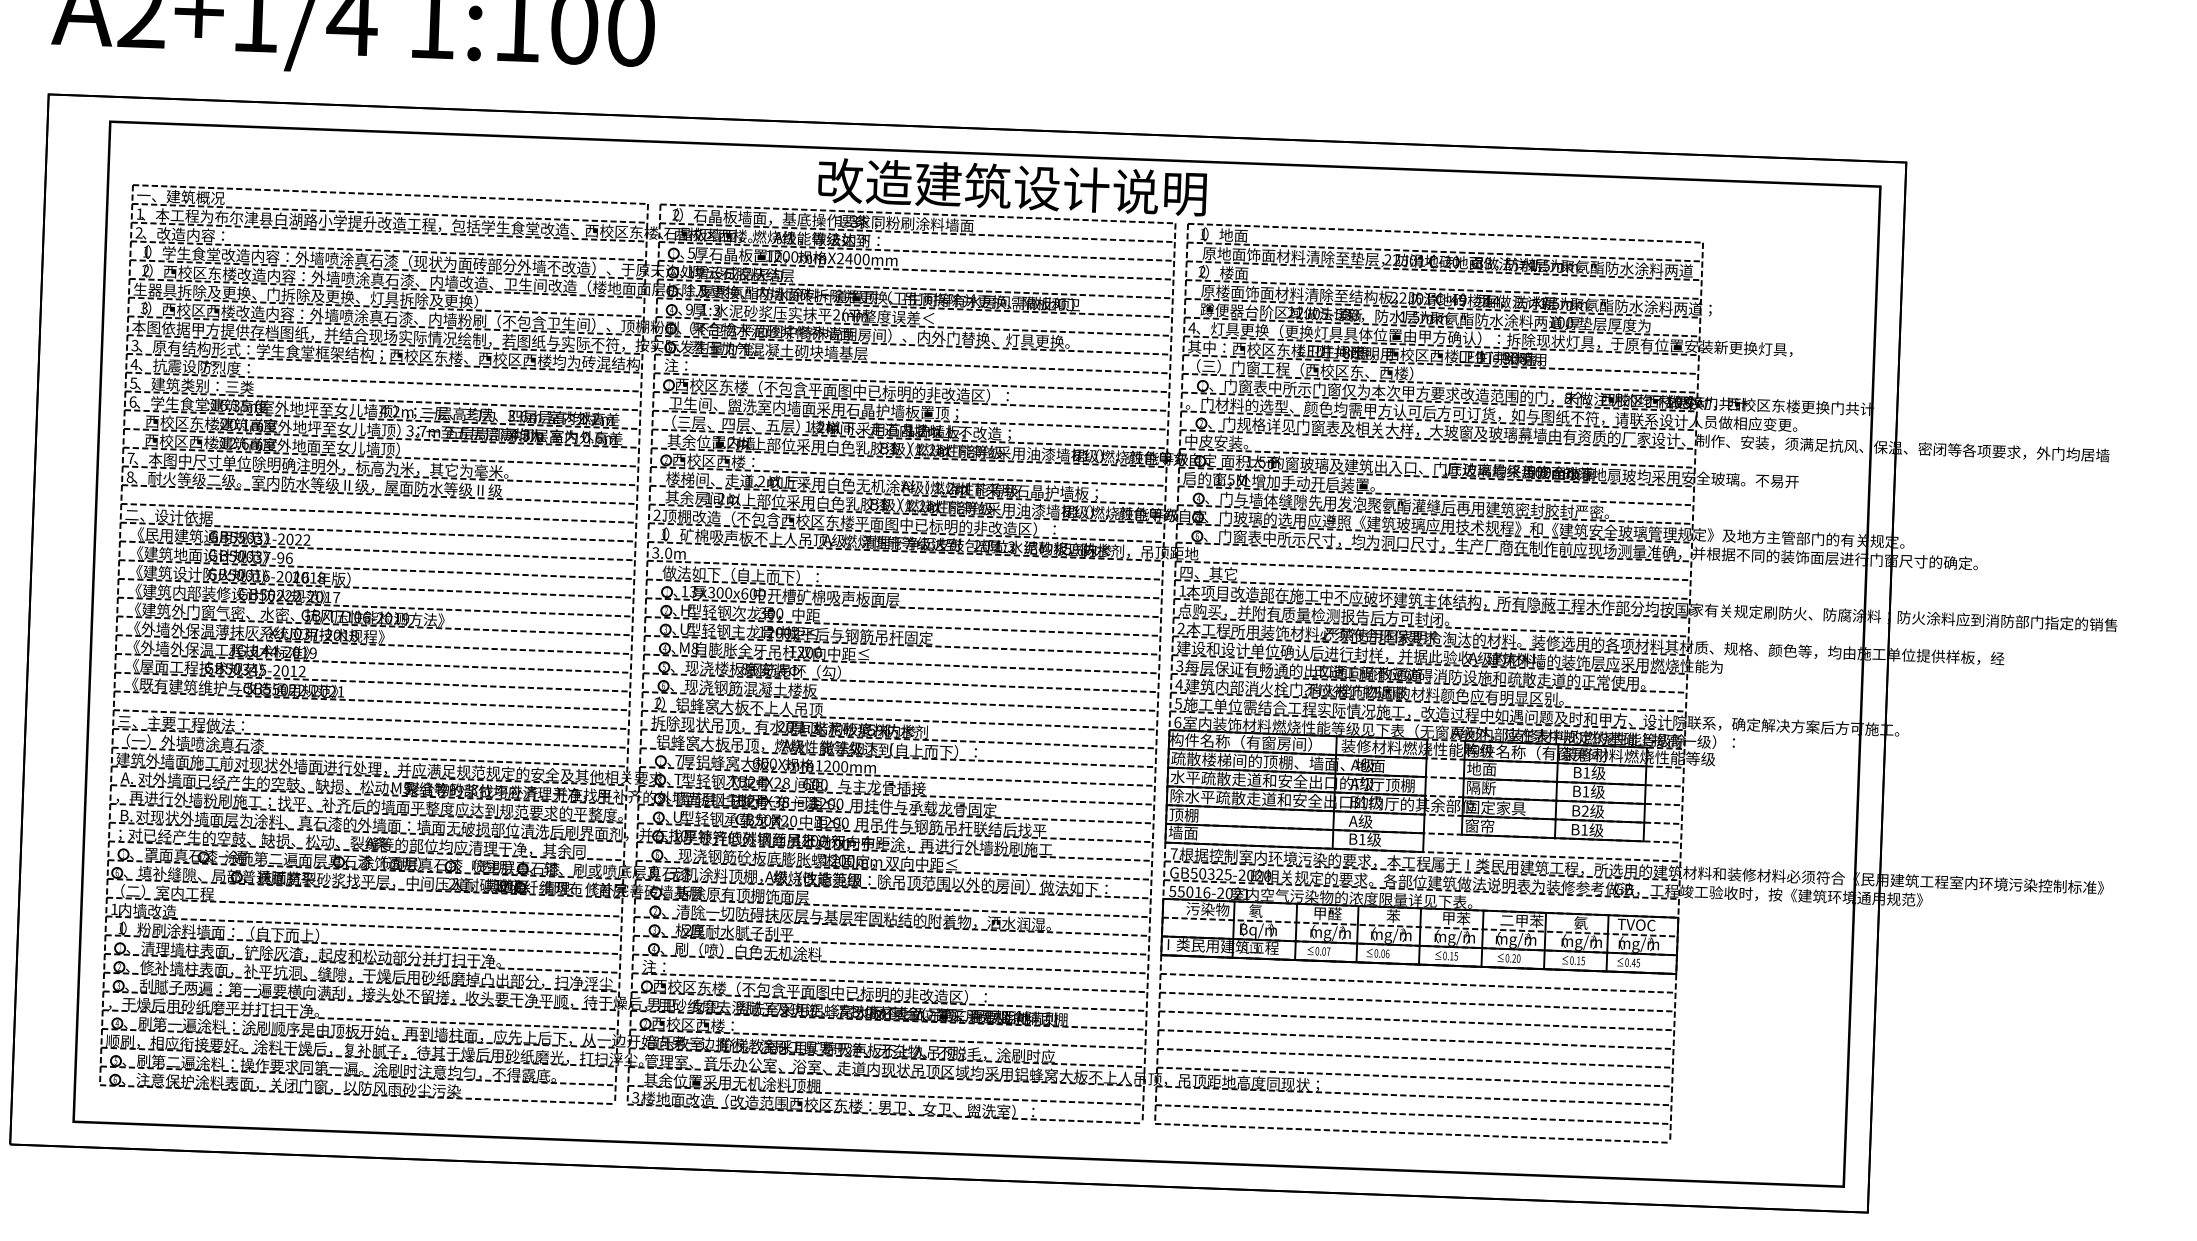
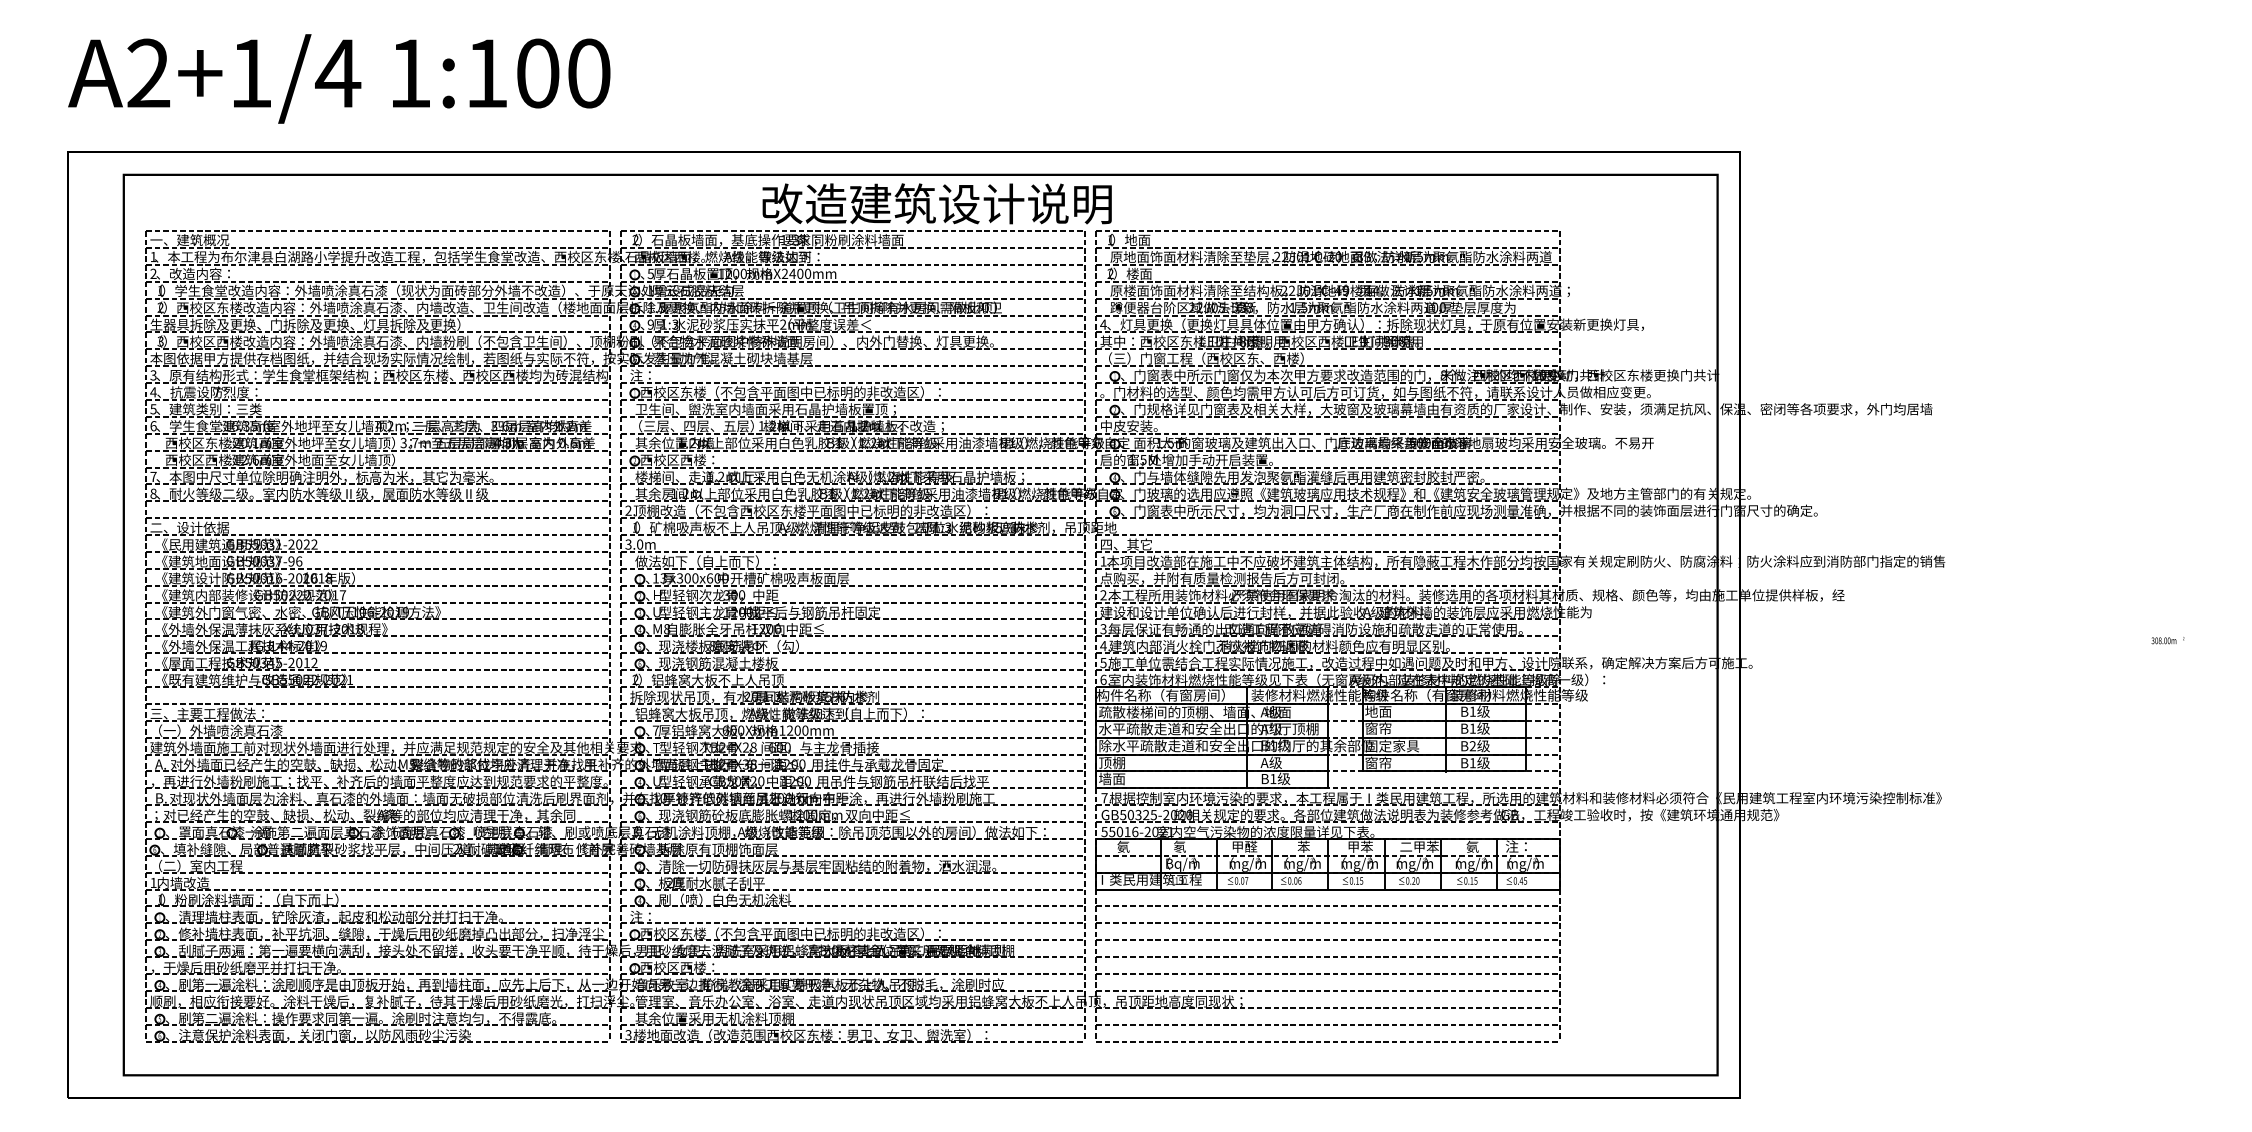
text: (1481, 787) -> (1378, 728), 隔断 -> 窗帘
text: (1207, 908) -> (1136, 846), 污染物 -> 氨
text: (1636, 924) -> (1522, 846), TVOC -> 注：

